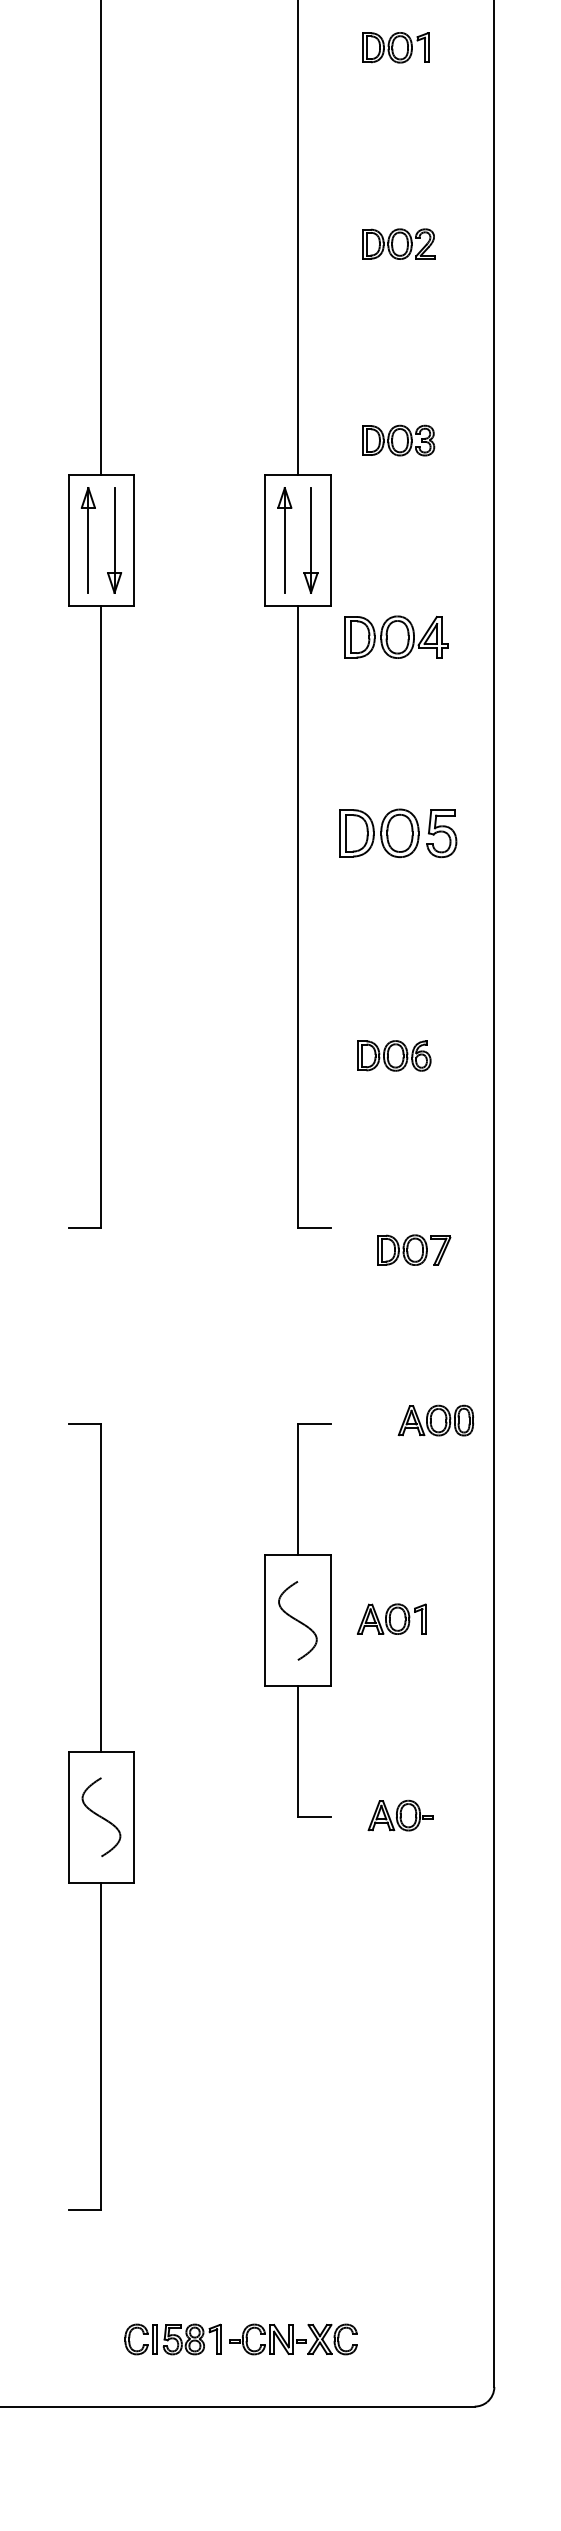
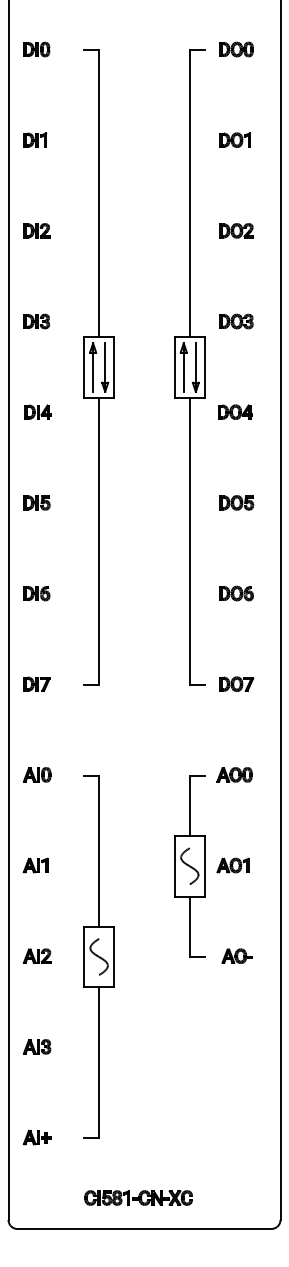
part: (396, 635) -> (235, 411), size x0.71
part: (399, 832) -> (236, 502), size x0.62
part: (394, 1055) -> (236, 593), moved
part: (414, 1248) -> (236, 683), moved
part: (435, 1419) -> (234, 774), moved
part: (240, 2338) -> (138, 1197), moved

